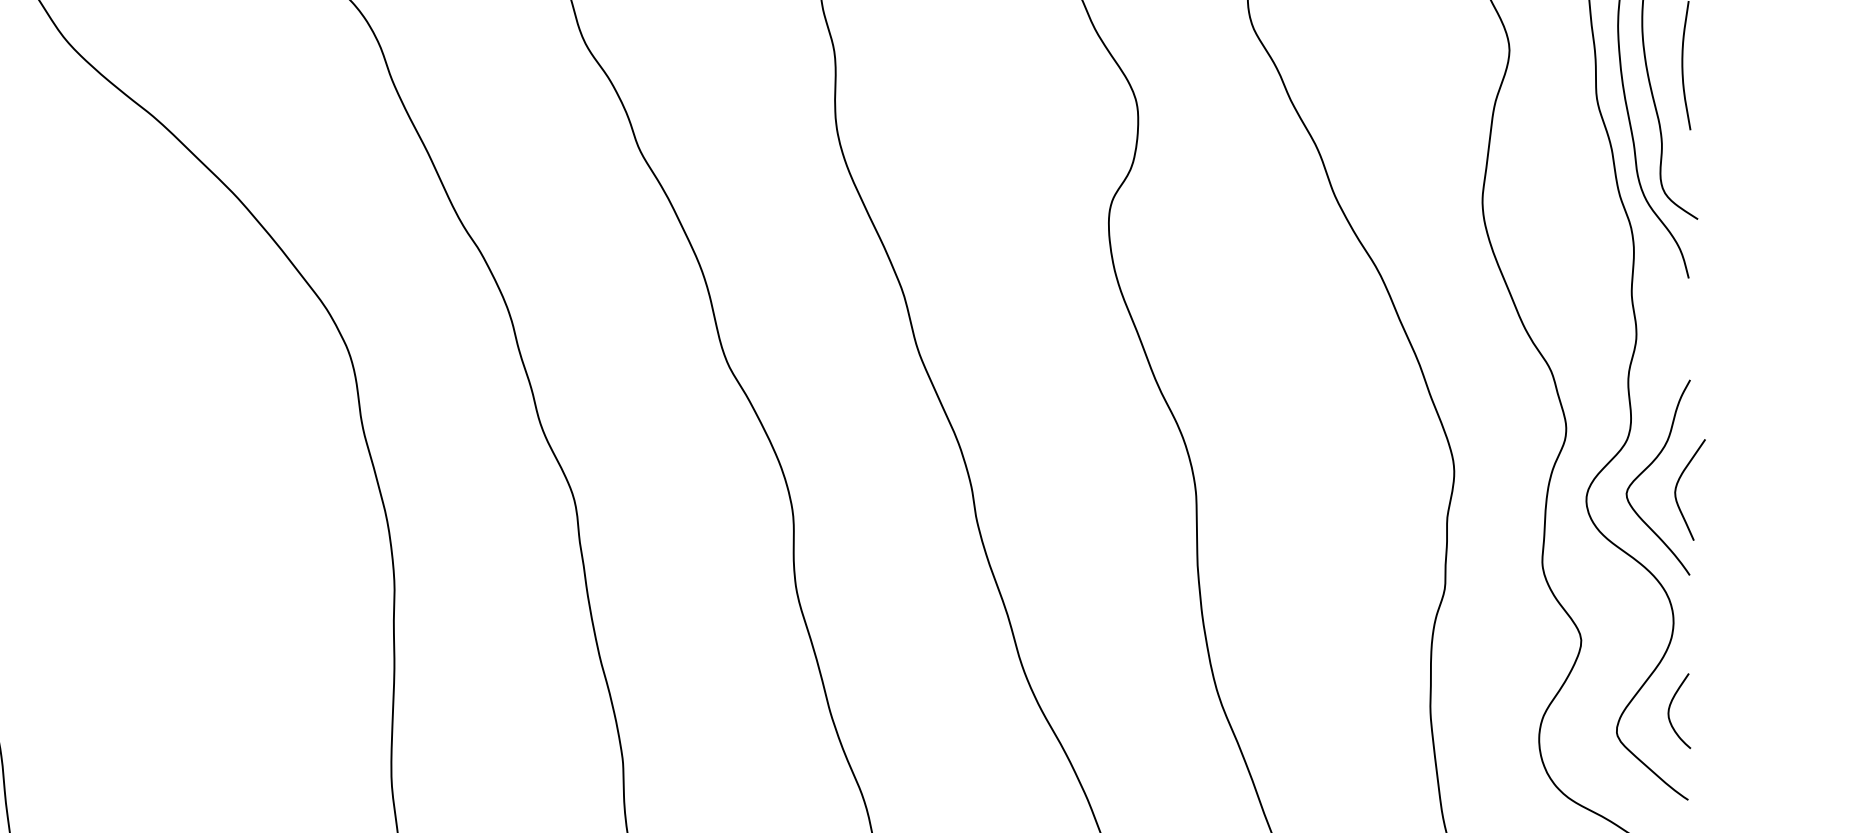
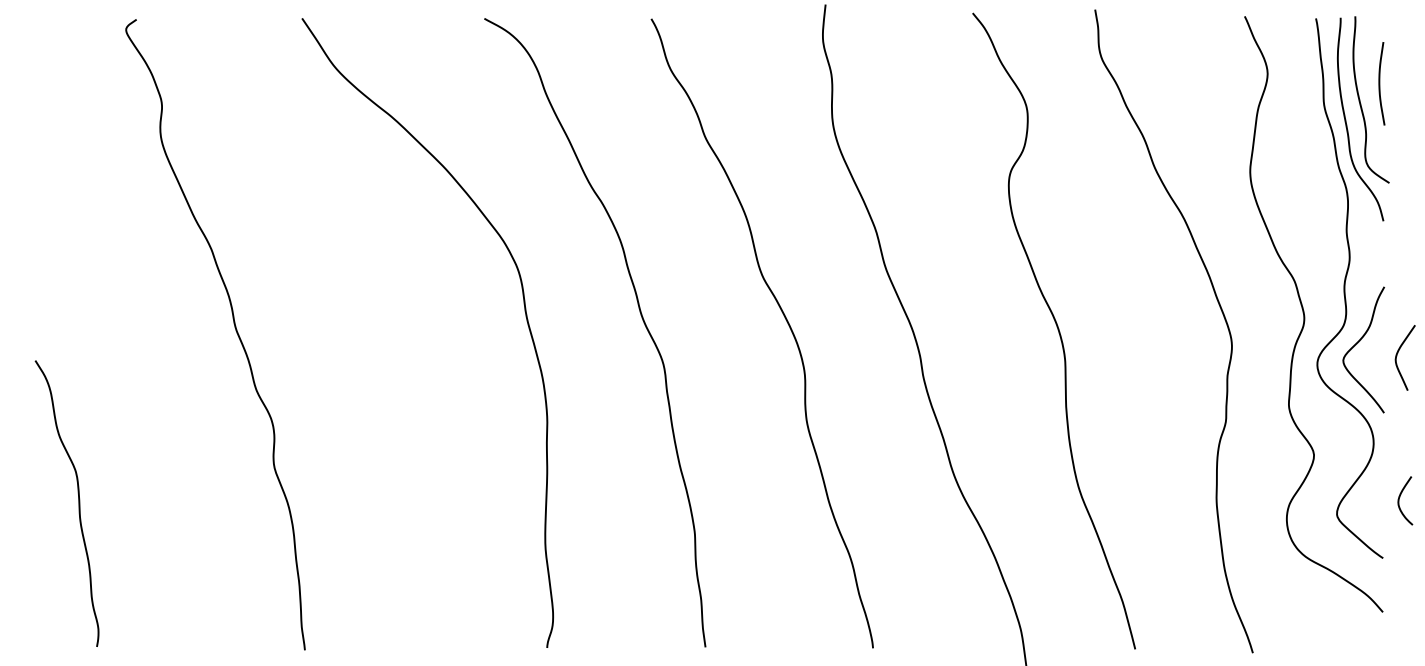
curve: (1677, 487) -> (1397, 356), moved
curve: (1671, 705) -> (1400, 497), moved

